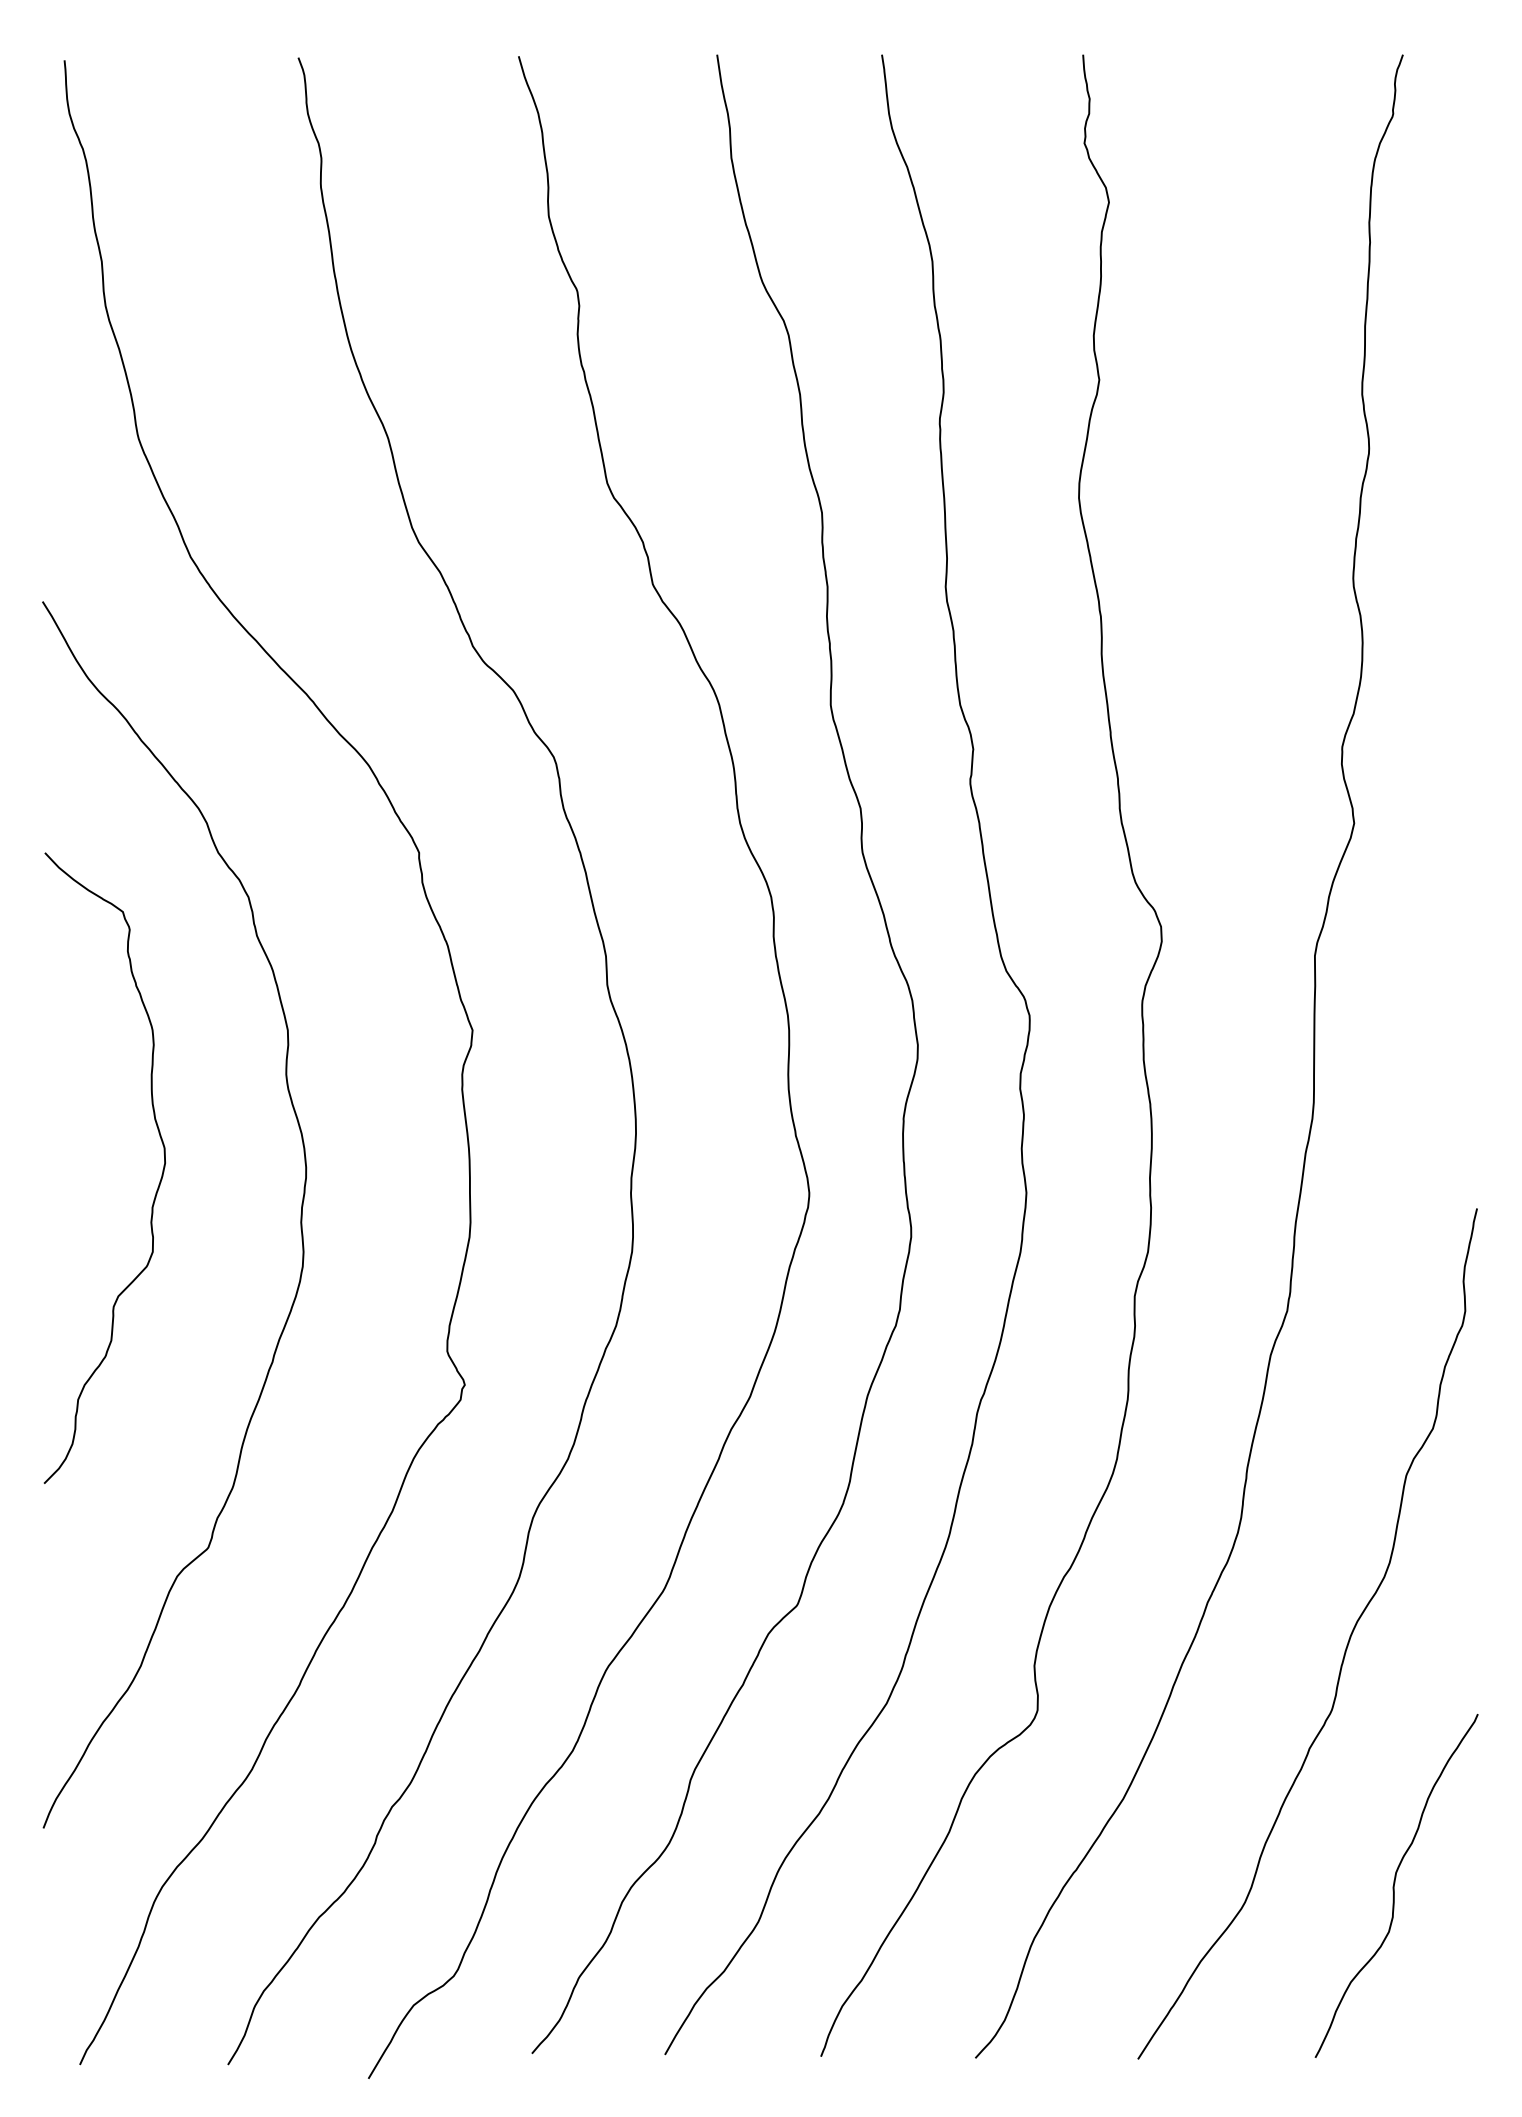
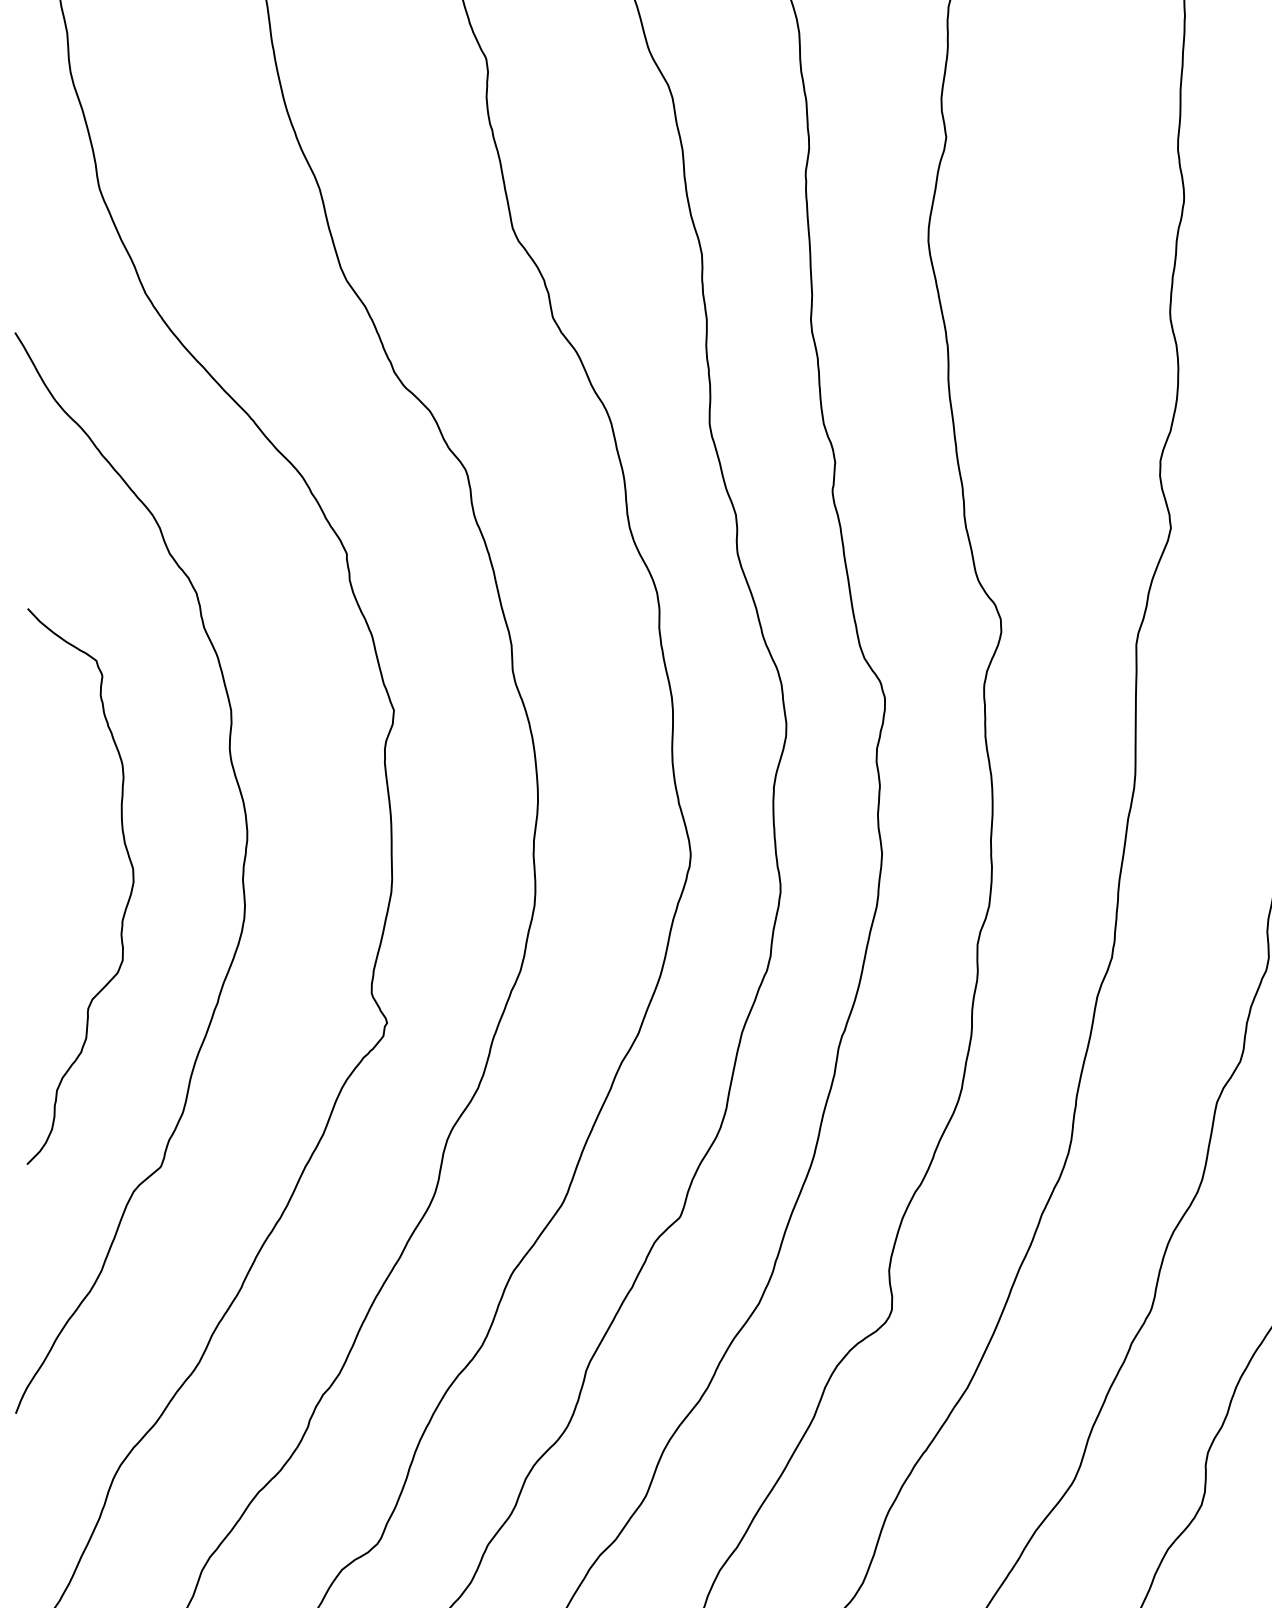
curve: (158, 1184) -> (127, 900), moved

